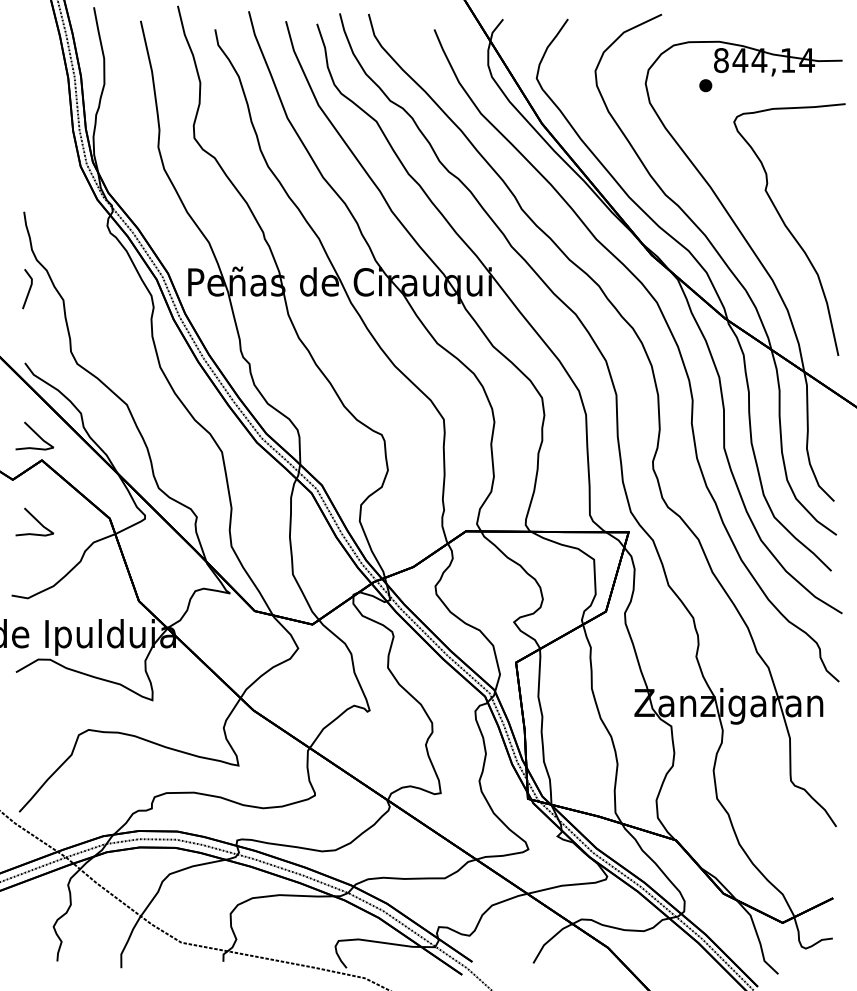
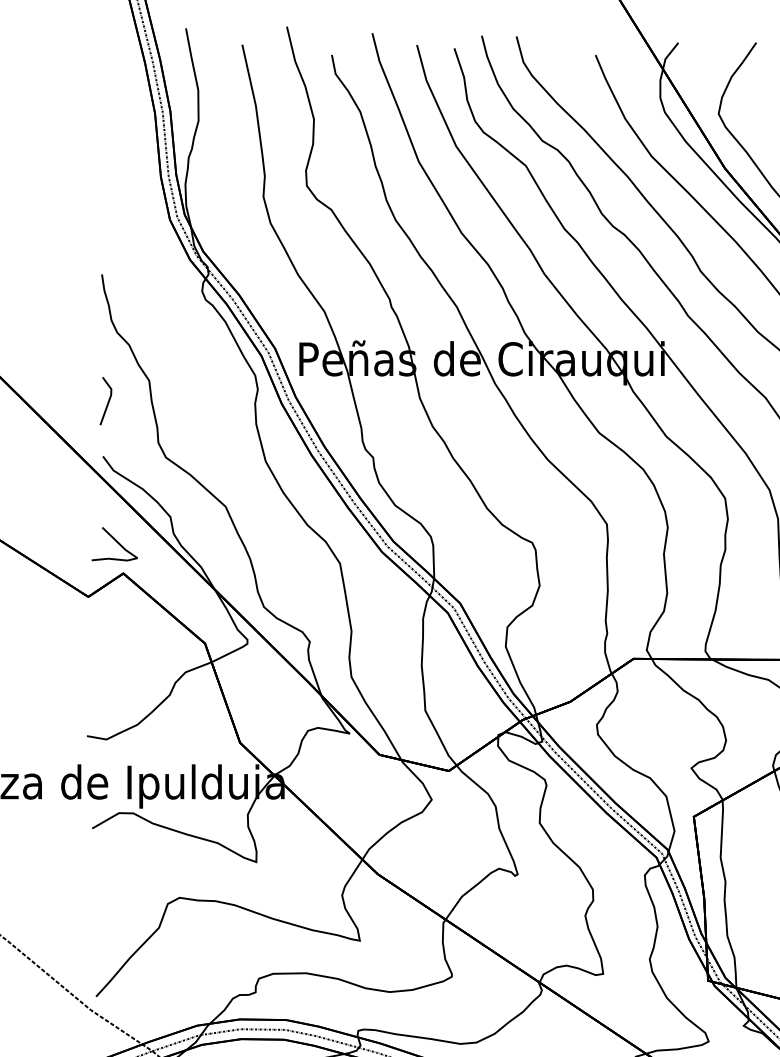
line: (28, 289) -> (107, 401), moved
curve: (35, 520) -> (115, 645), removed

